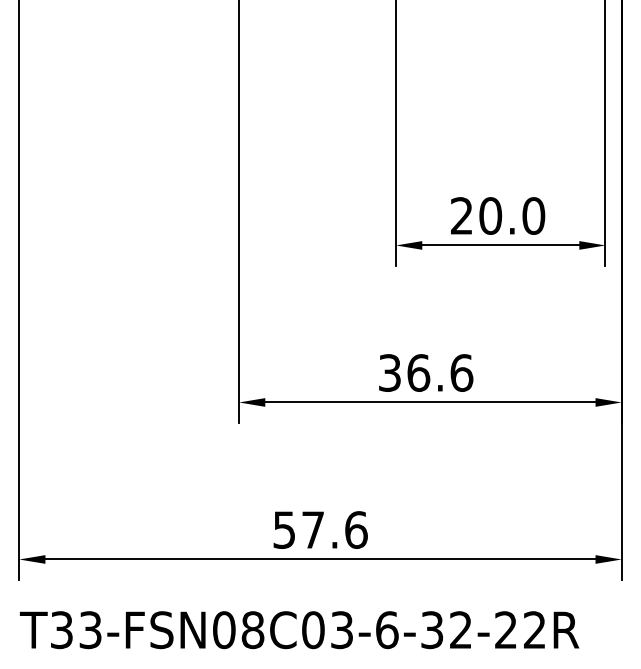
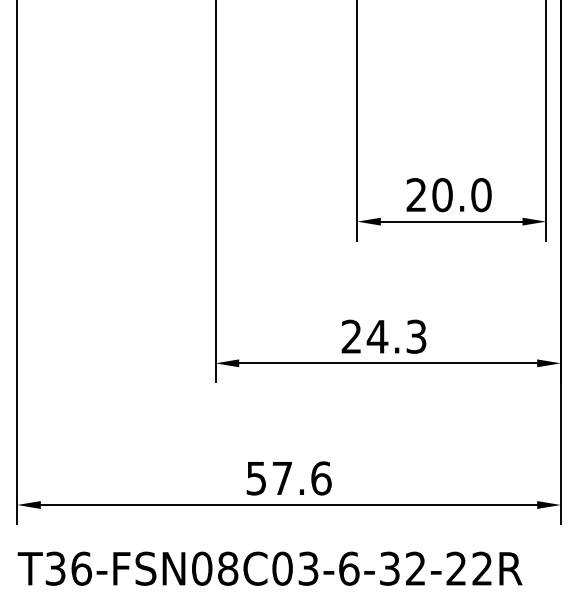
text: (425, 372) -> (383, 336), 36.6 -> 24.3
text: (90, 629) -> (81, 568), T33-FSN08C03-6-32-22R -> T36-FSN08C03-6-32-22R

